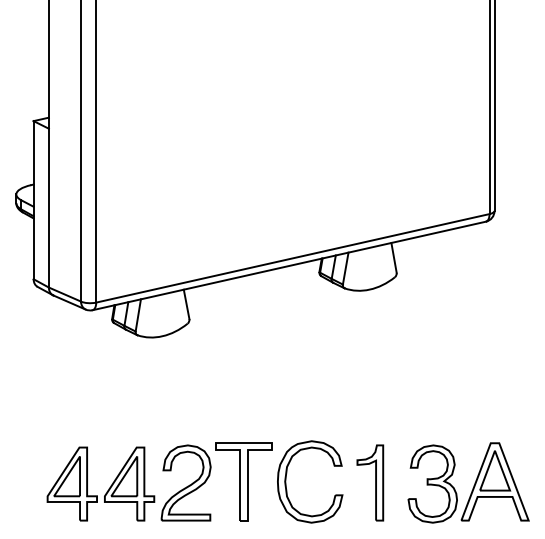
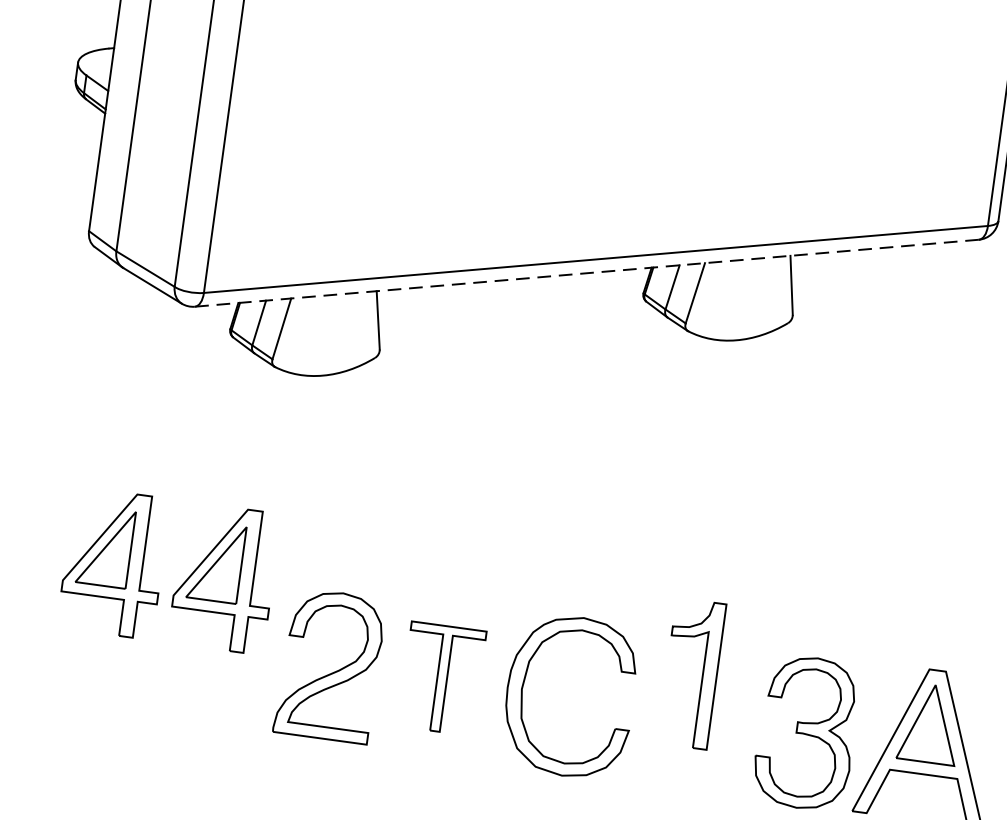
line: (289, 265) -> (587, 272), solid -> dashed
part: (243, 481) -> (441, 677), size x0.7
part: (370, 482) -> (692, 672), moved
part: (108, 488) -> (182, 581), moved

